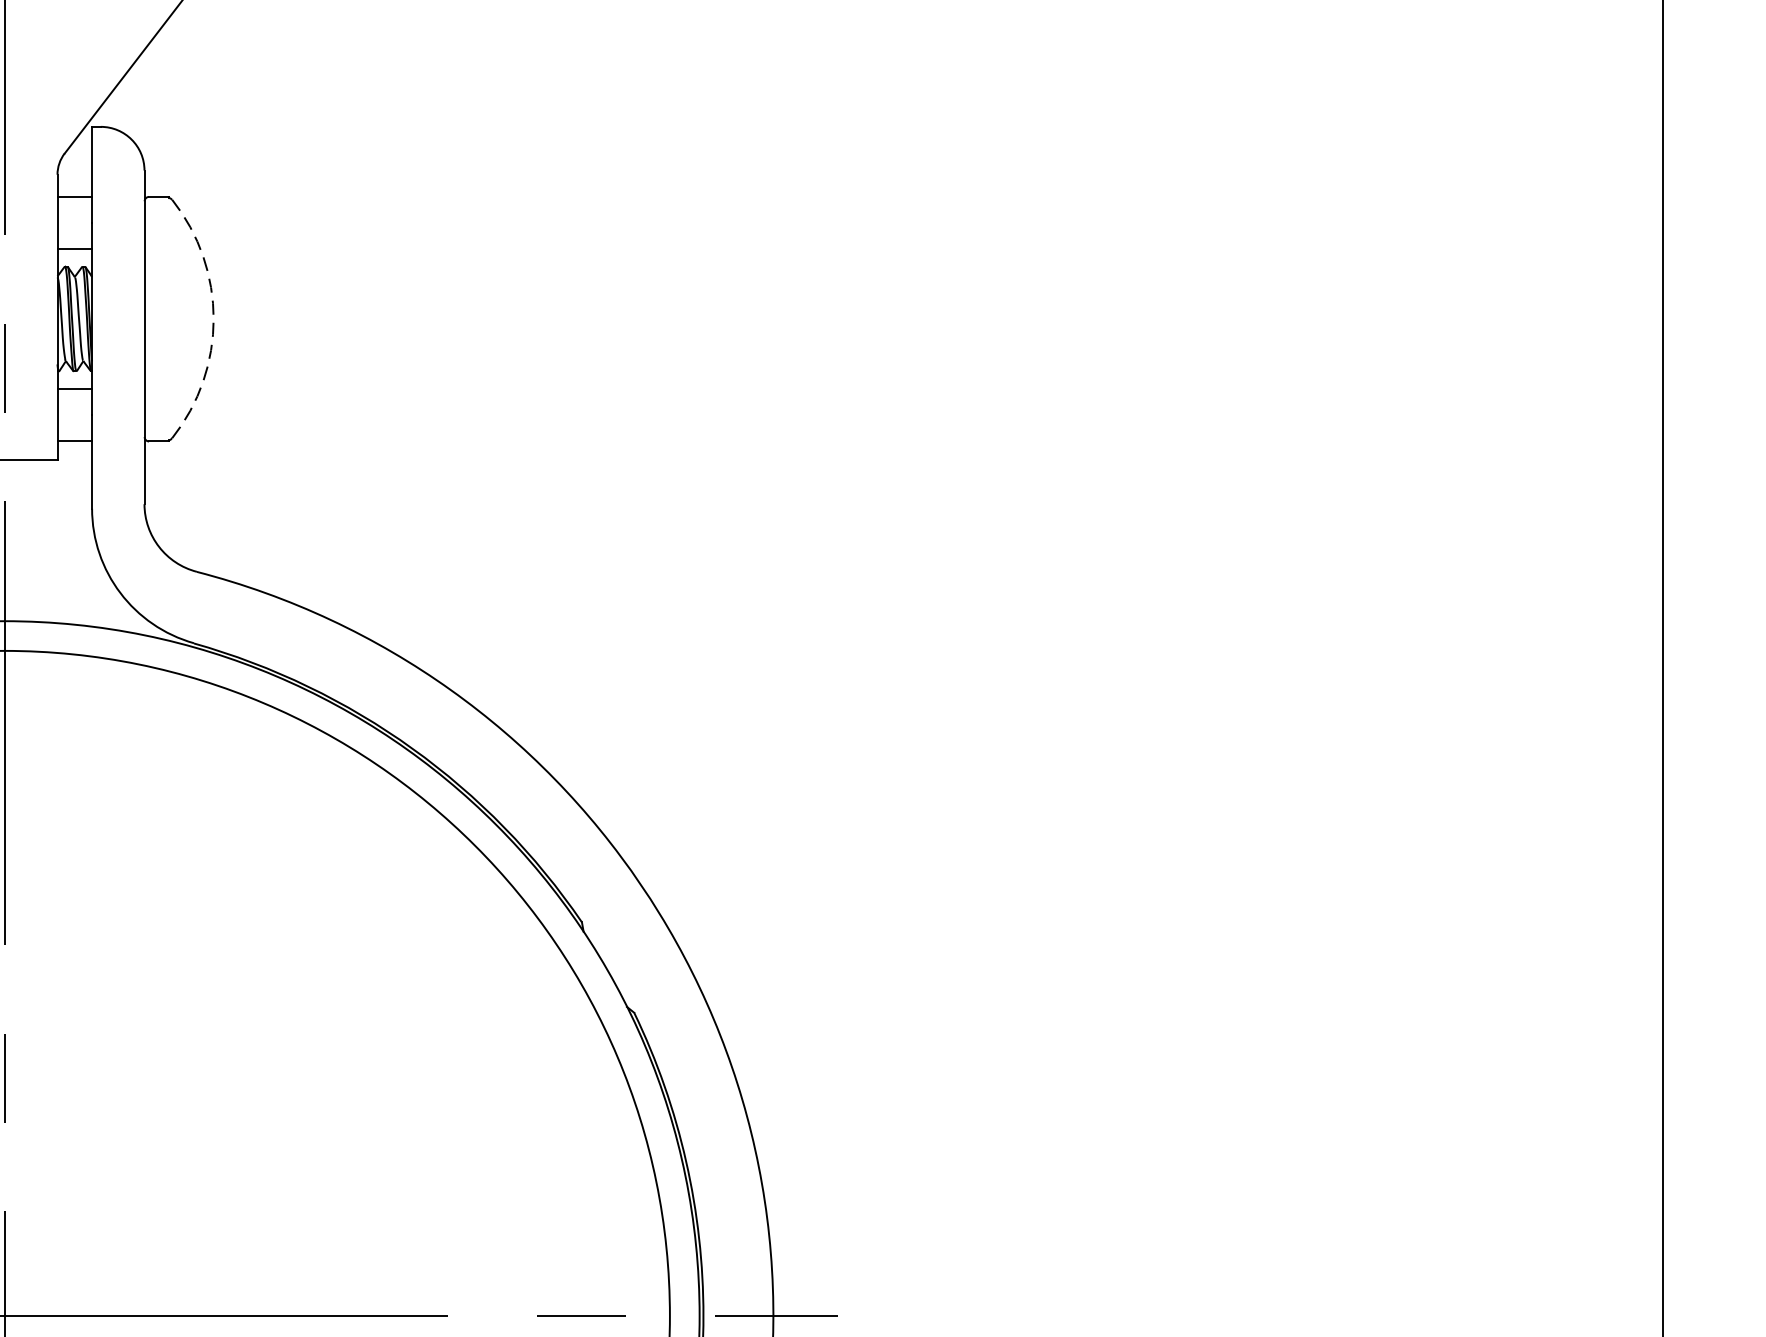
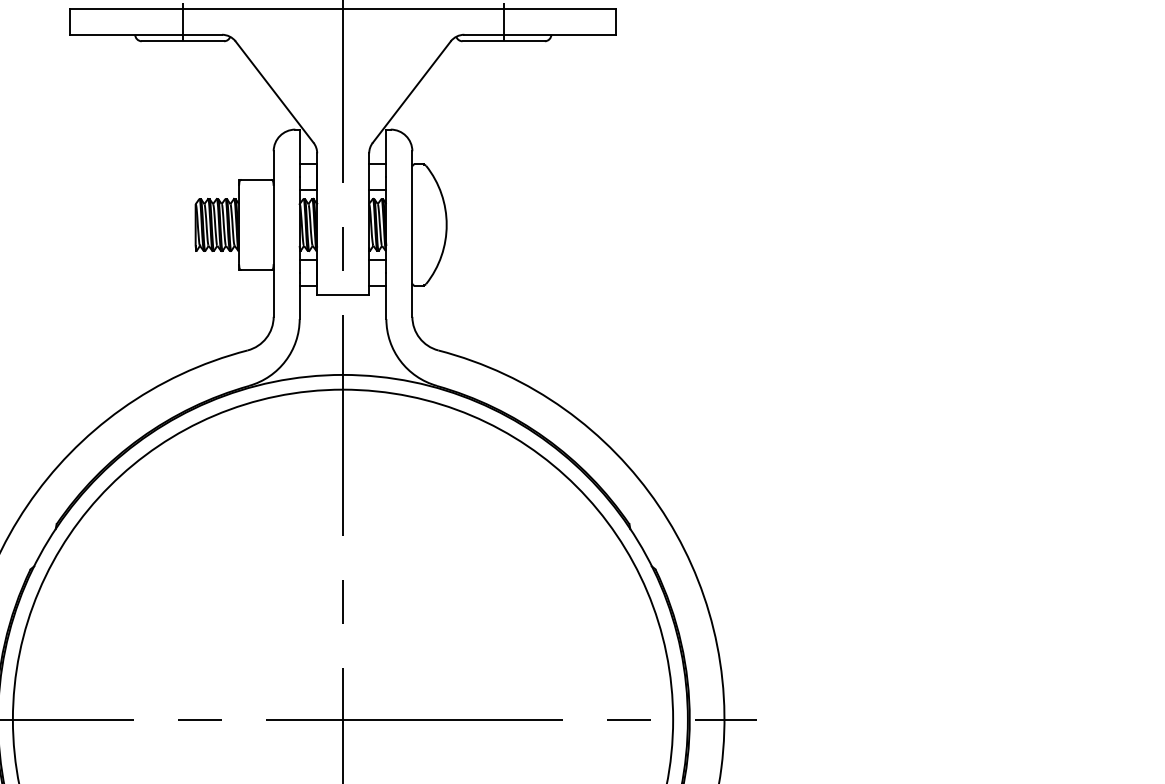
arc: (213, 318) -> (446, 224), dashed -> solid

